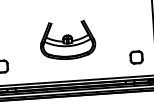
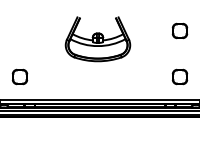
part: (133, 18) -> (179, 30), added
part: (67, 40) -> (97, 39), moved

